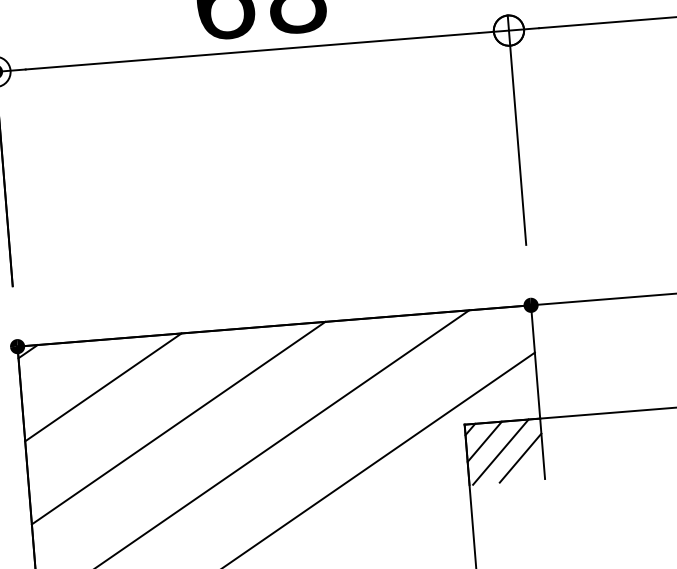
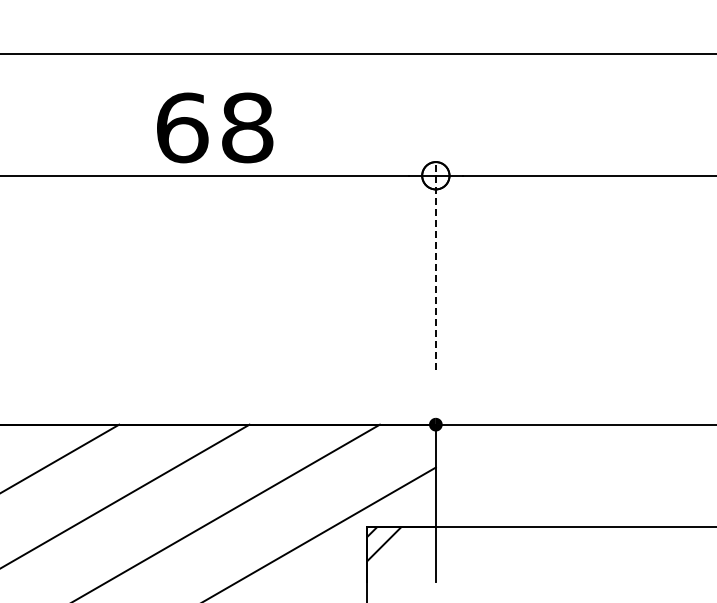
line: (516, 130) -> (435, 266), solid -> dashed
line: (500, 452) -> (397, 554), removed
line: (519, 458) -> (414, 561), removed

